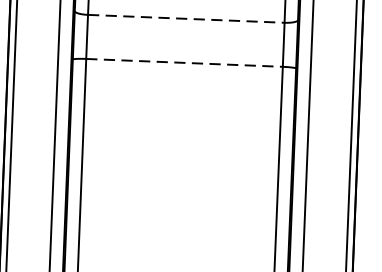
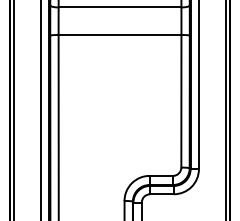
line: (187, 18) -> (120, 7), dashed -> solid
line: (185, 62) -> (120, 34), dashed -> solid

